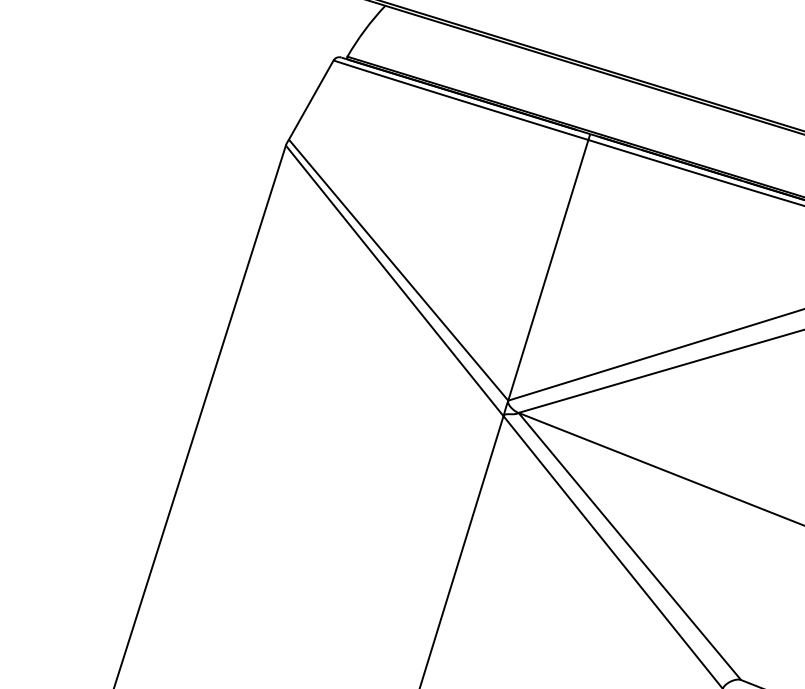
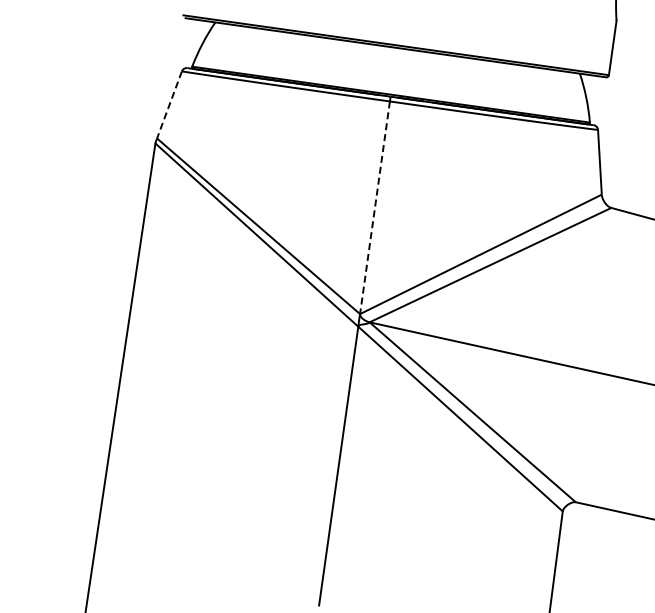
line: (311, 99) -> (169, 104), solid -> dashed
line: (549, 270) -> (375, 207), solid -> dashed

